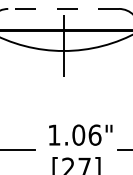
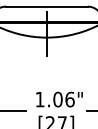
line: (63, 8) -> (46, 6), dashed -> solid

